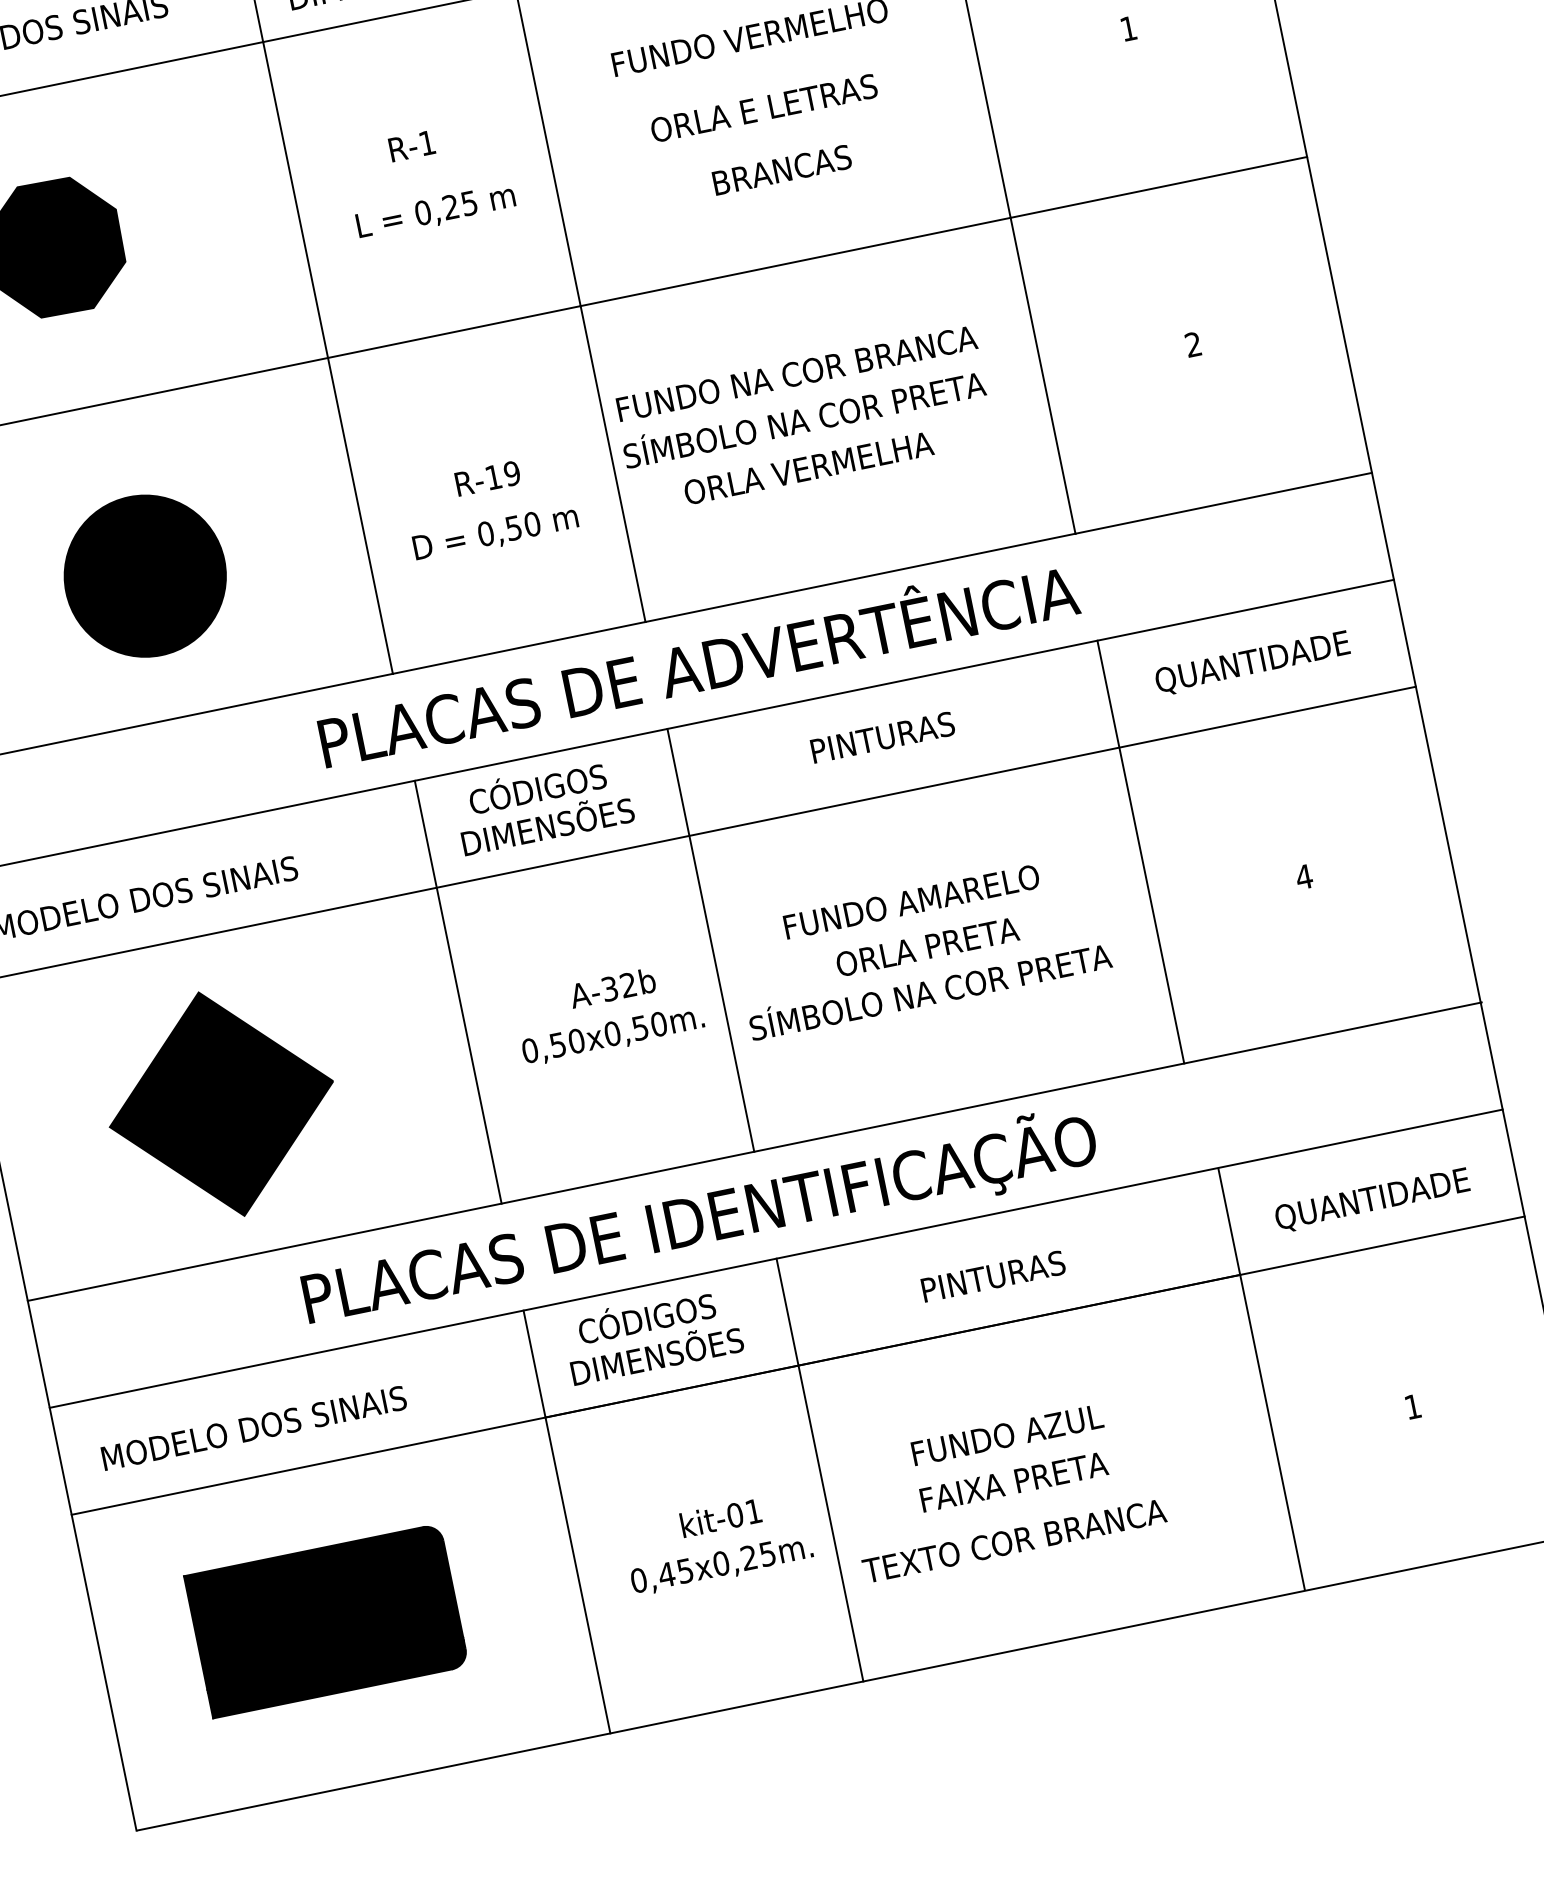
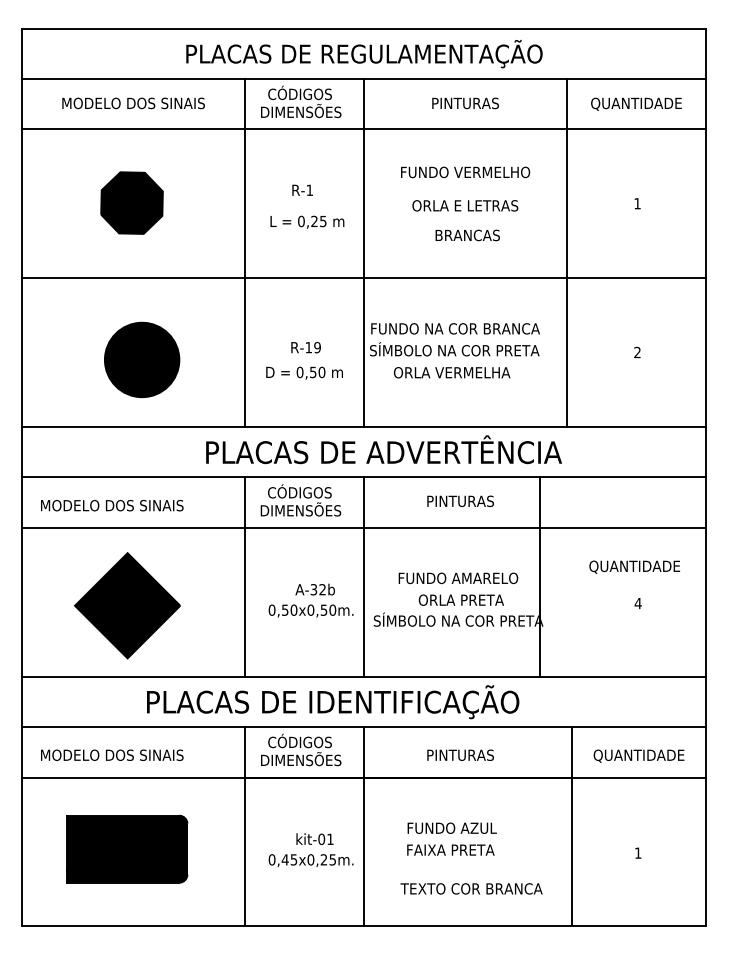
text: (1251, 662) -> (634, 566), moved
line: (1140, 850) -> (539, 576), moved
text: (1014, 1540) -> (471, 888), moved

